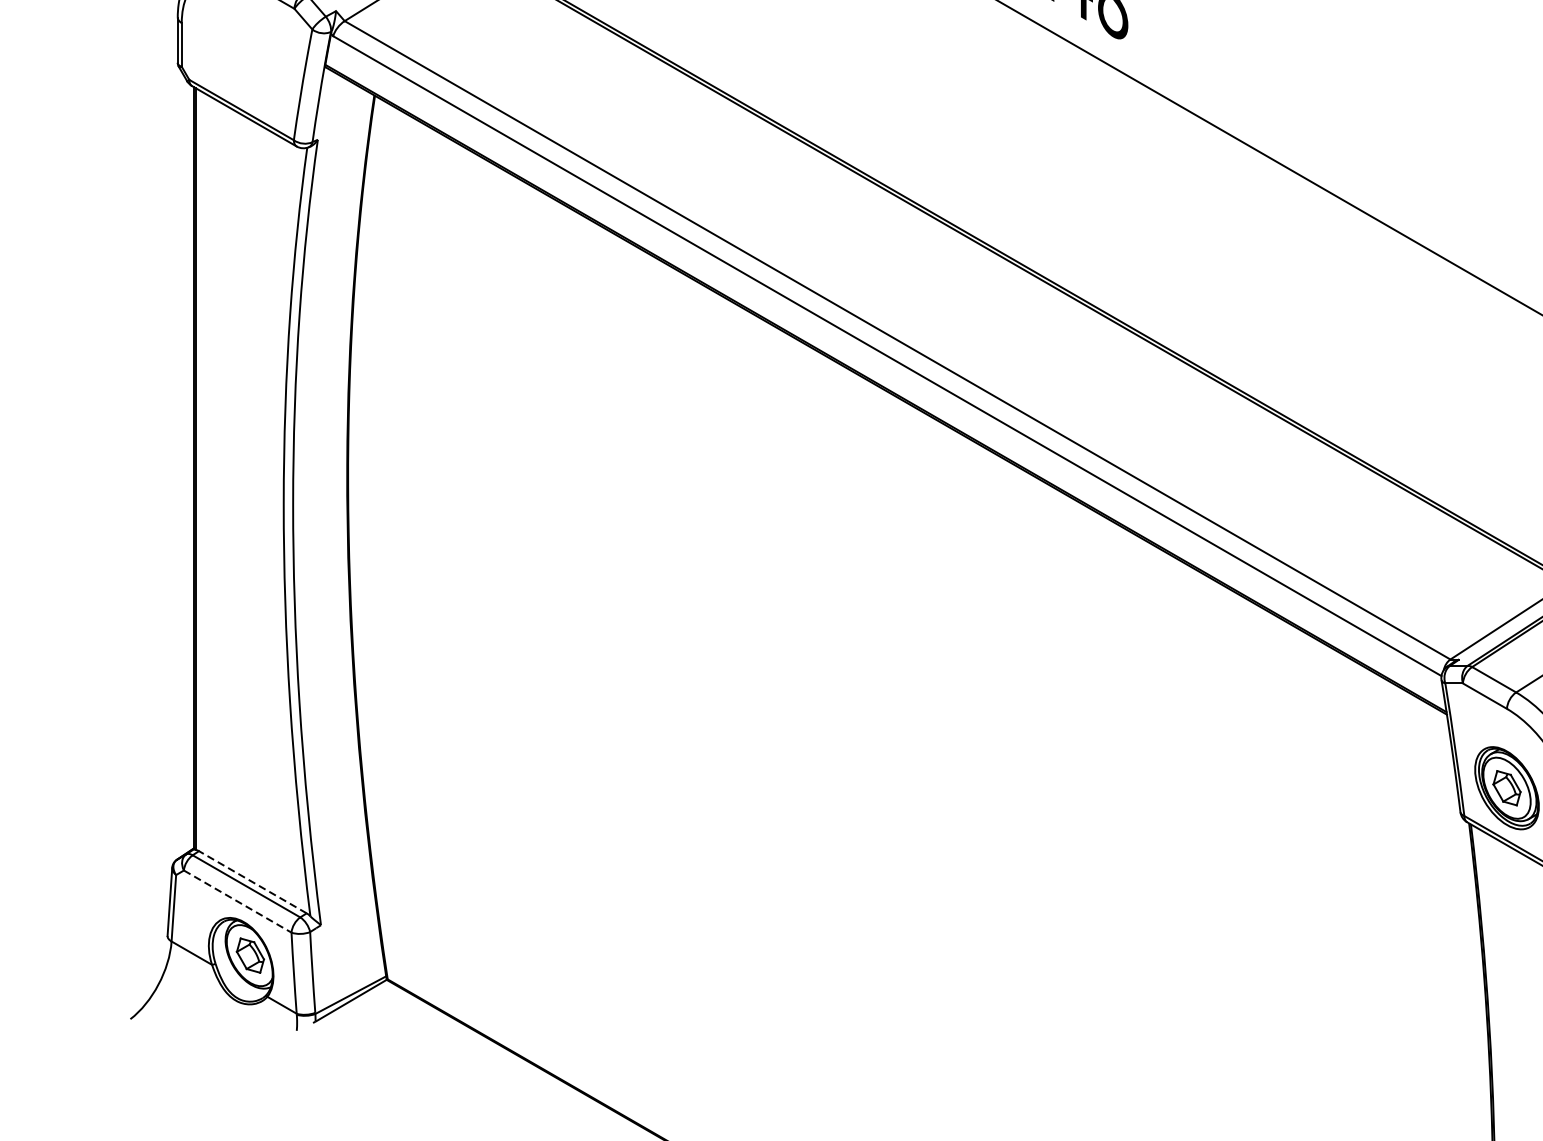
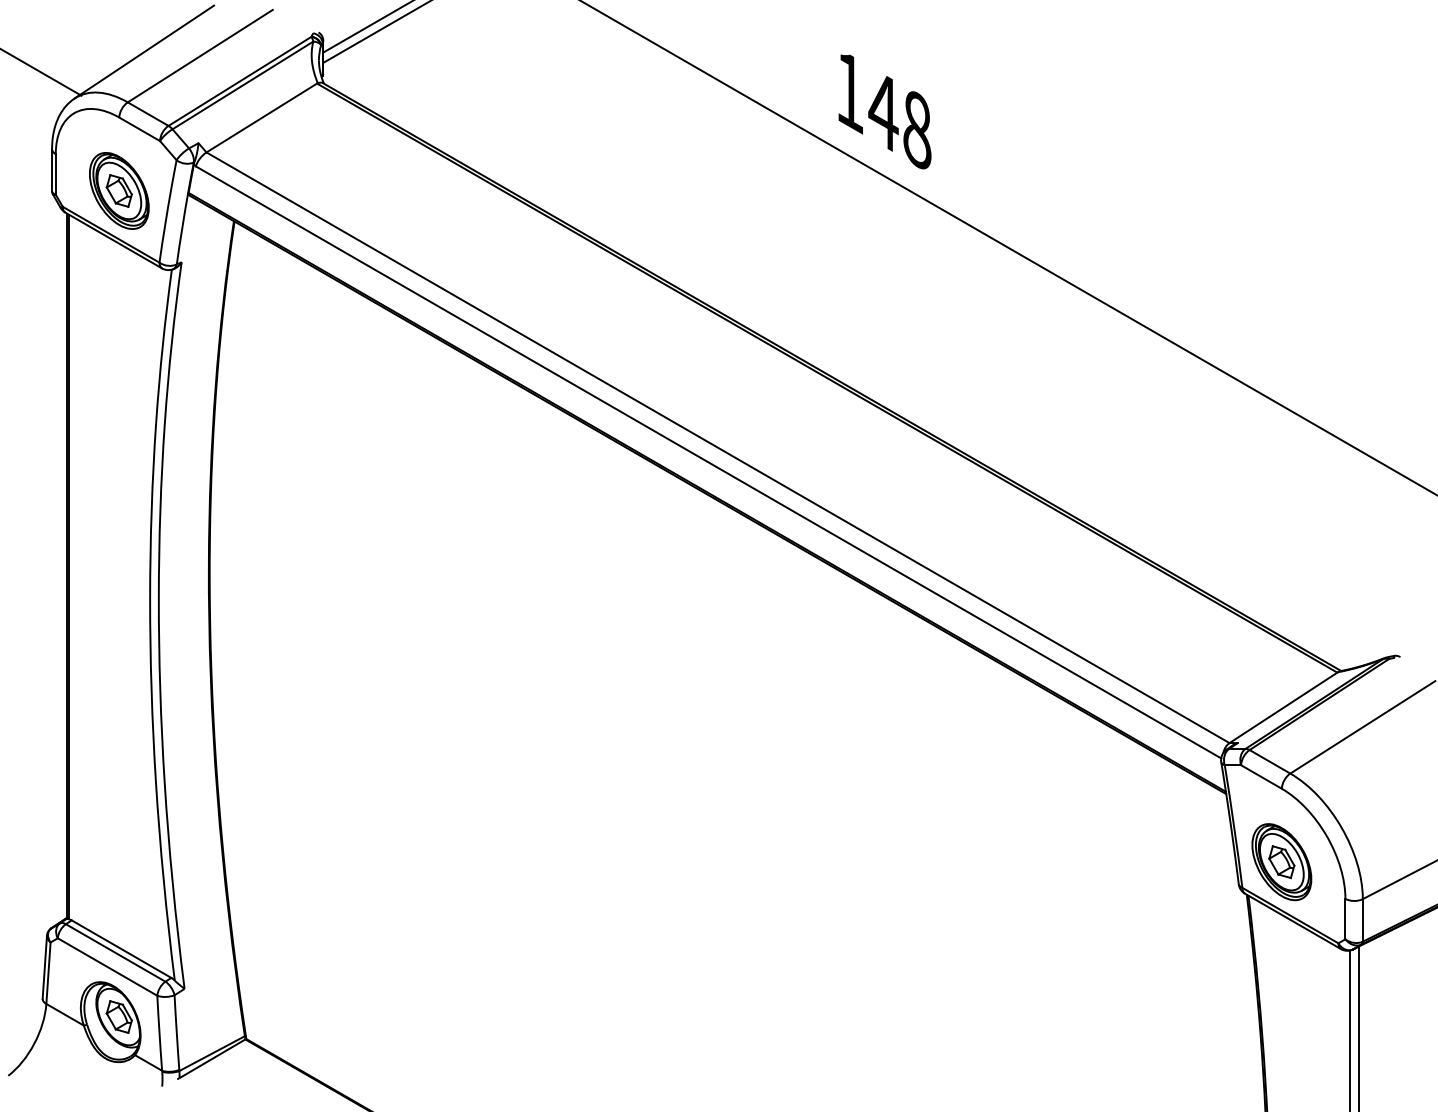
part: (250, 62) -> (119, 190), added
line: (252, 882) -> (121, 949), dashed -> solid
line: (237, 902) -> (107, 967), dashed -> solid

